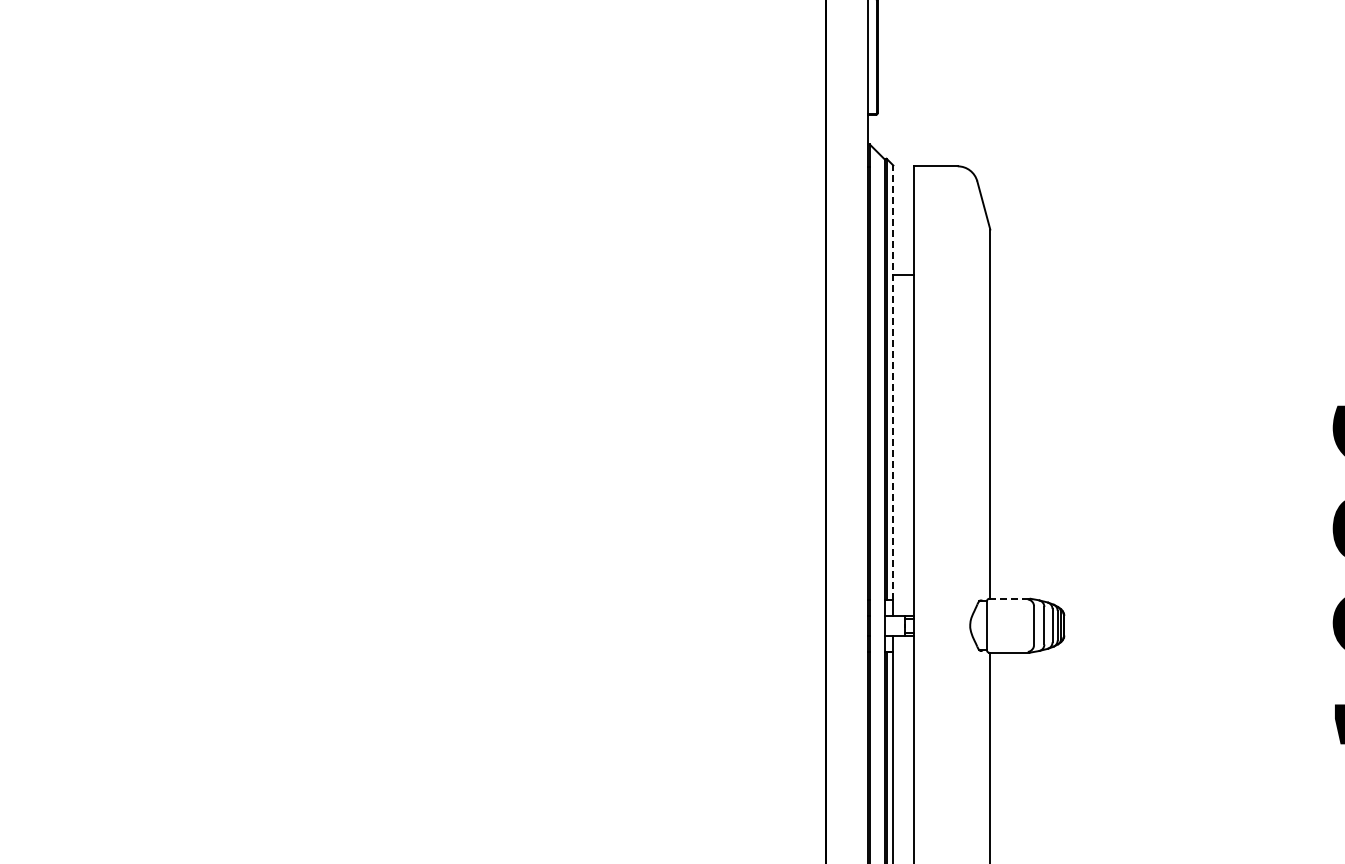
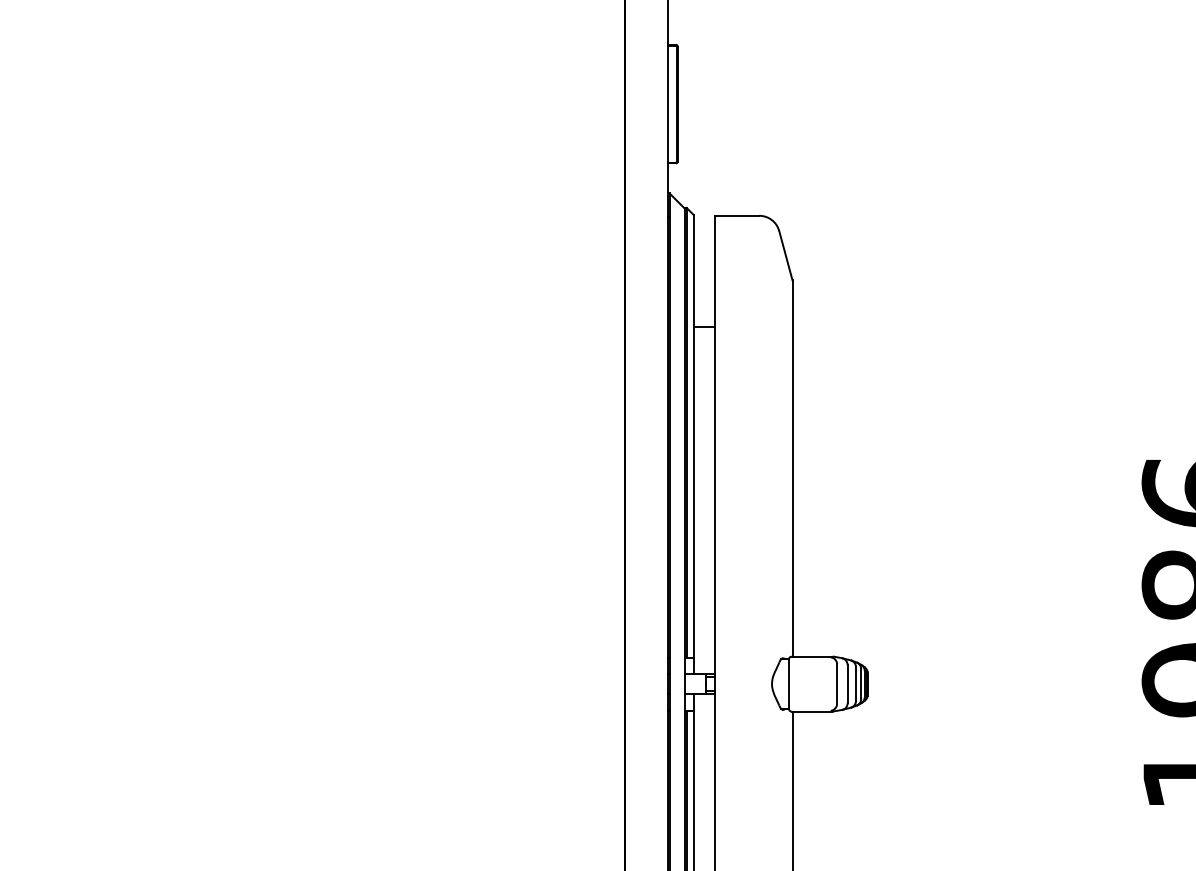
line: (893, 382) -> (693, 436), dashed -> solid
line: (1009, 598) -> (812, 656), dashed -> solid

